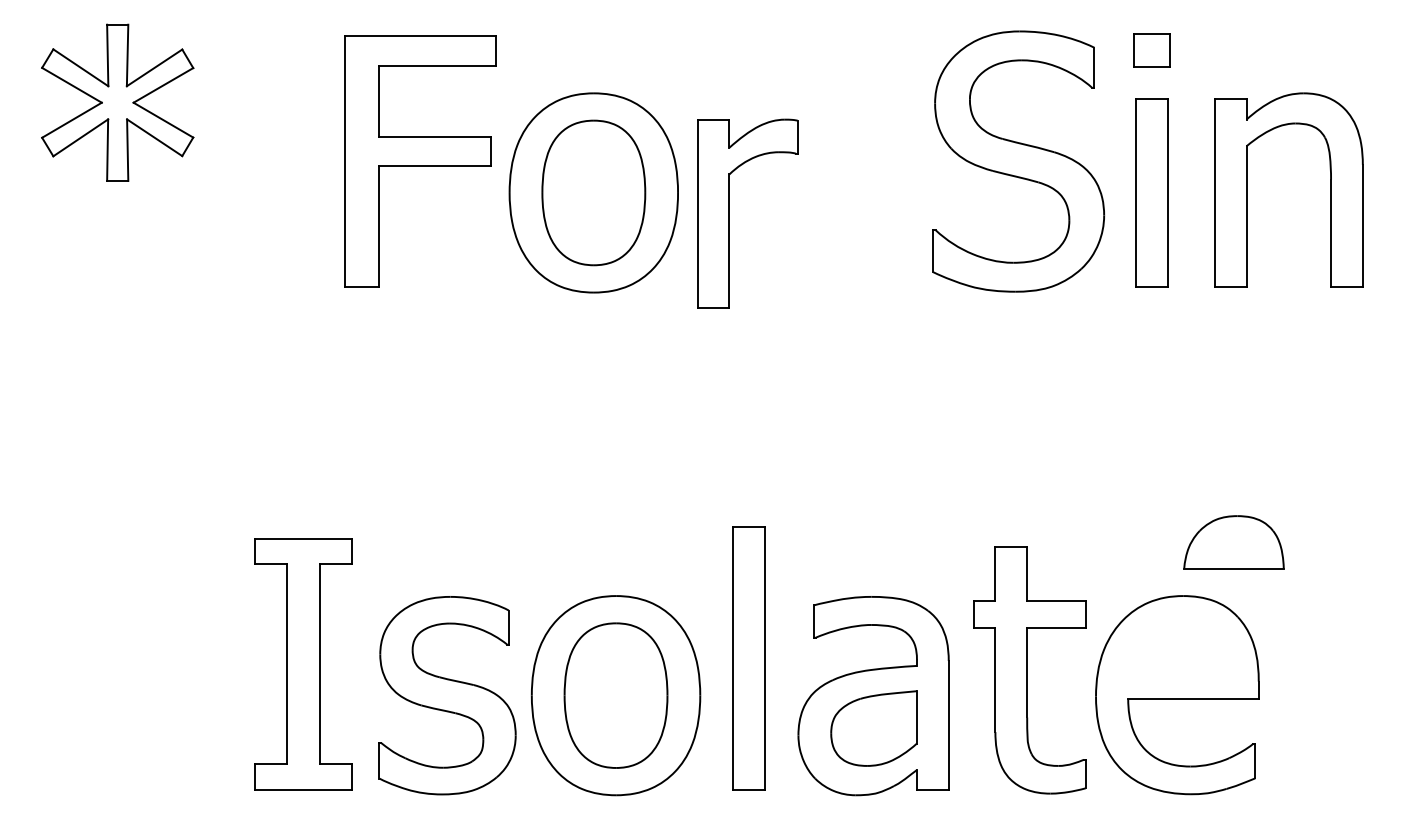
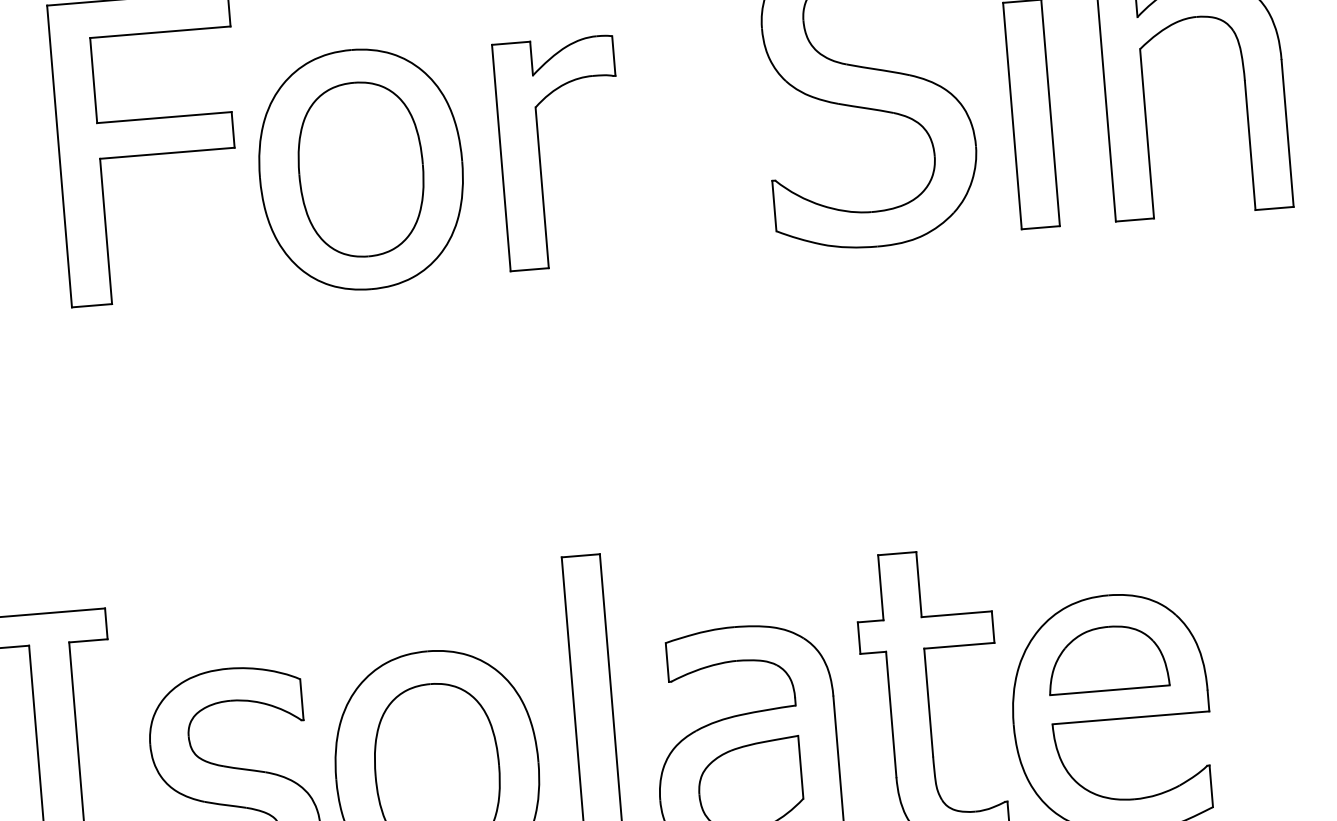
part: (729, 213) -> (539, 154), moved
part: (1233, 542) -> (1106, 658), moved

